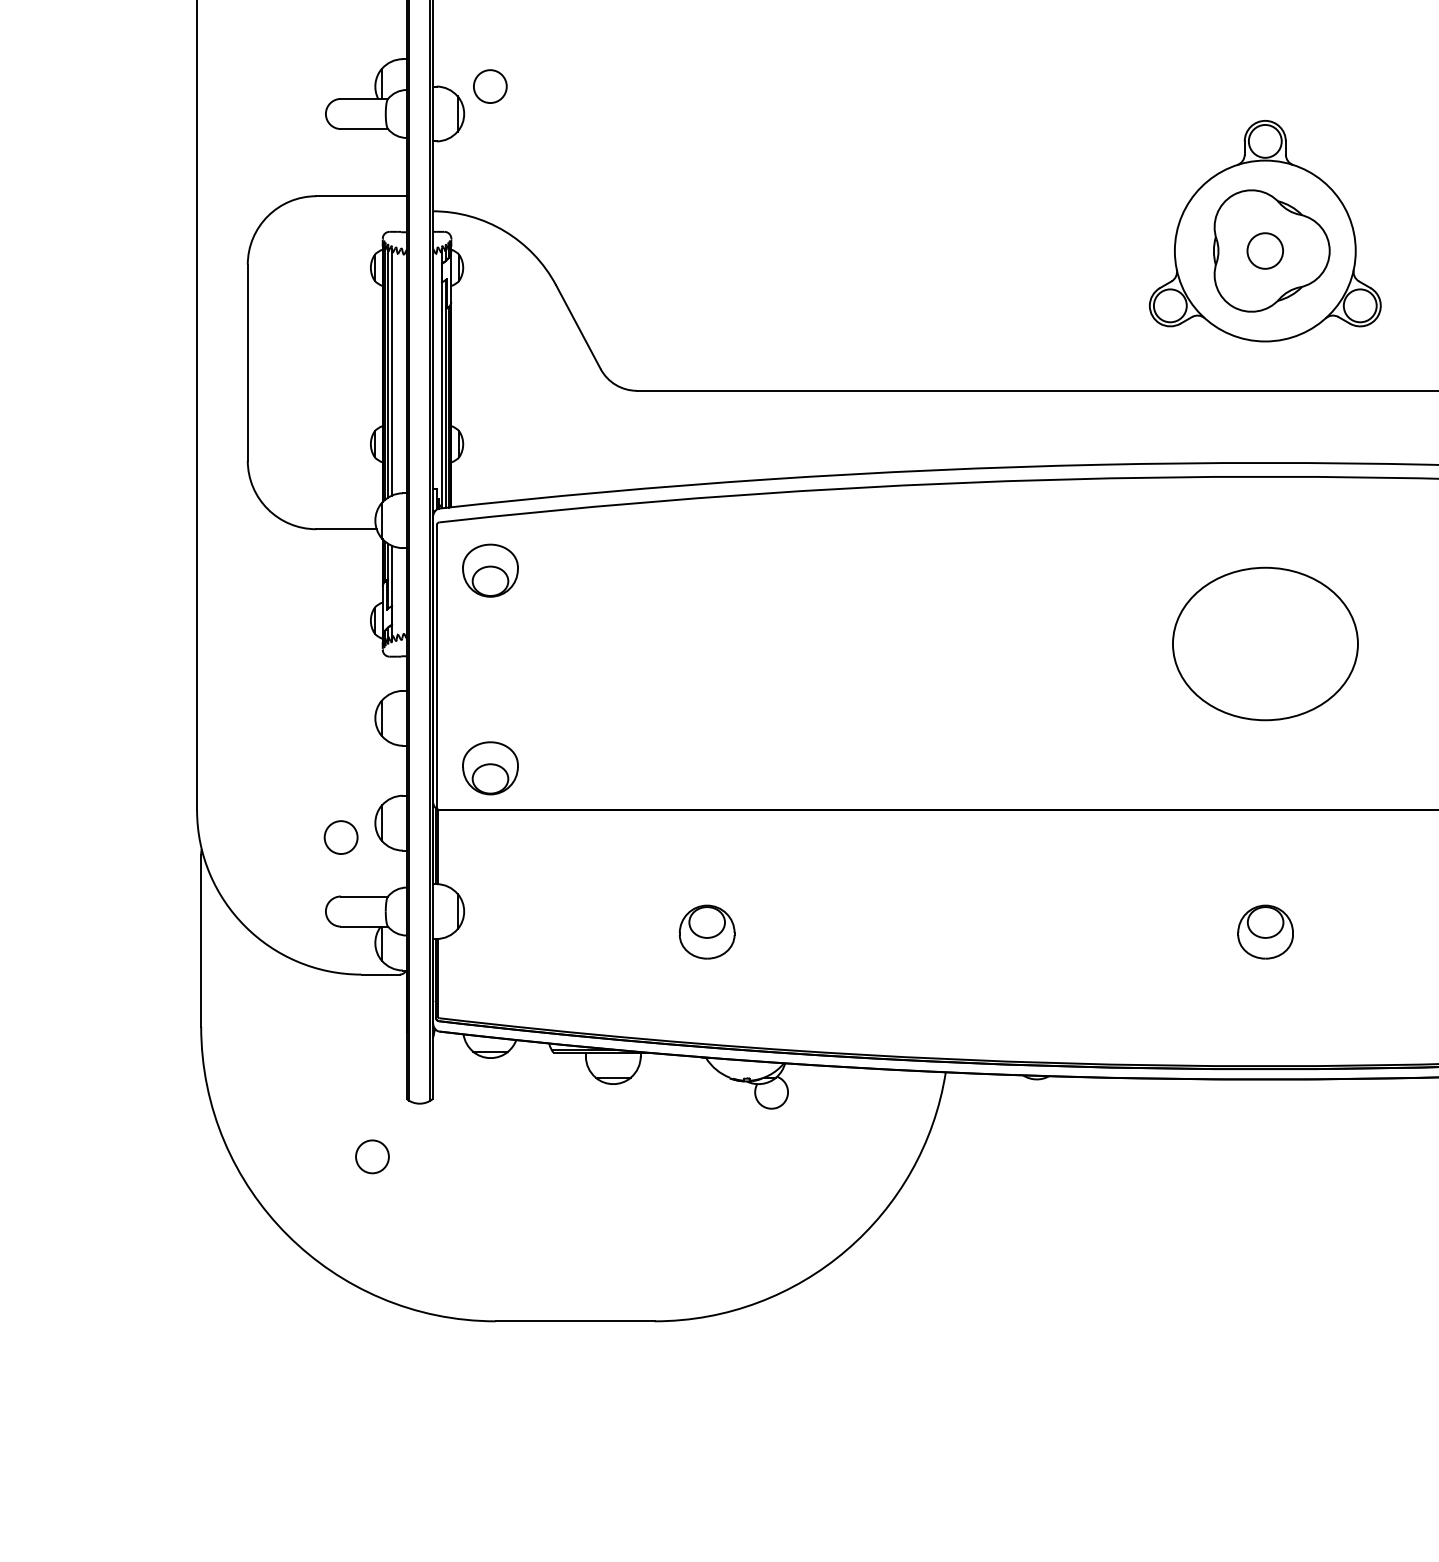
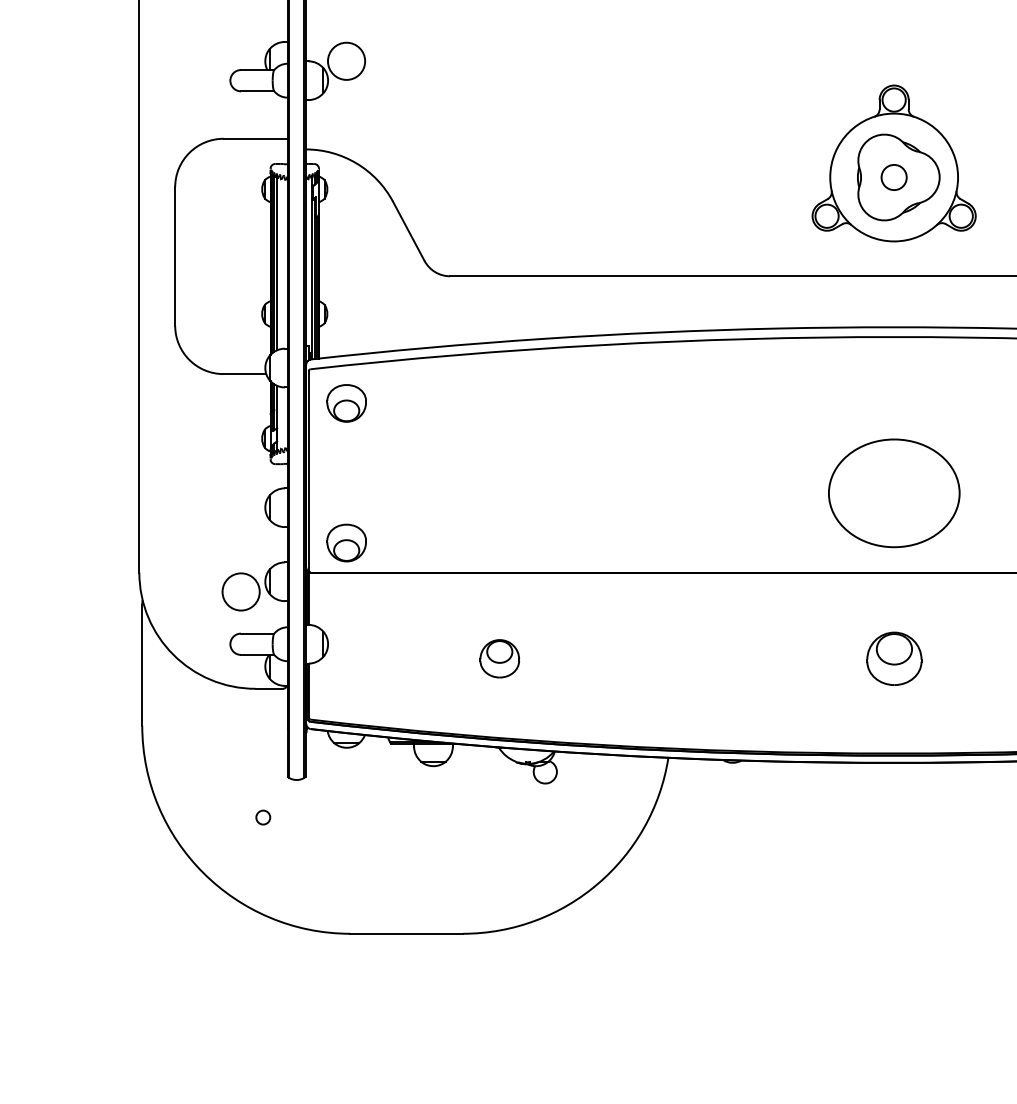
circle: (489, 86) -> (345, 61), size x1.6
part: (1265, 643) -> (894, 492), moved
circle: (340, 837) -> (240, 591), size x1.6
part: (1265, 931) -> (894, 658), size x1.4
circle: (372, 1156) -> (263, 817), size x0.6

